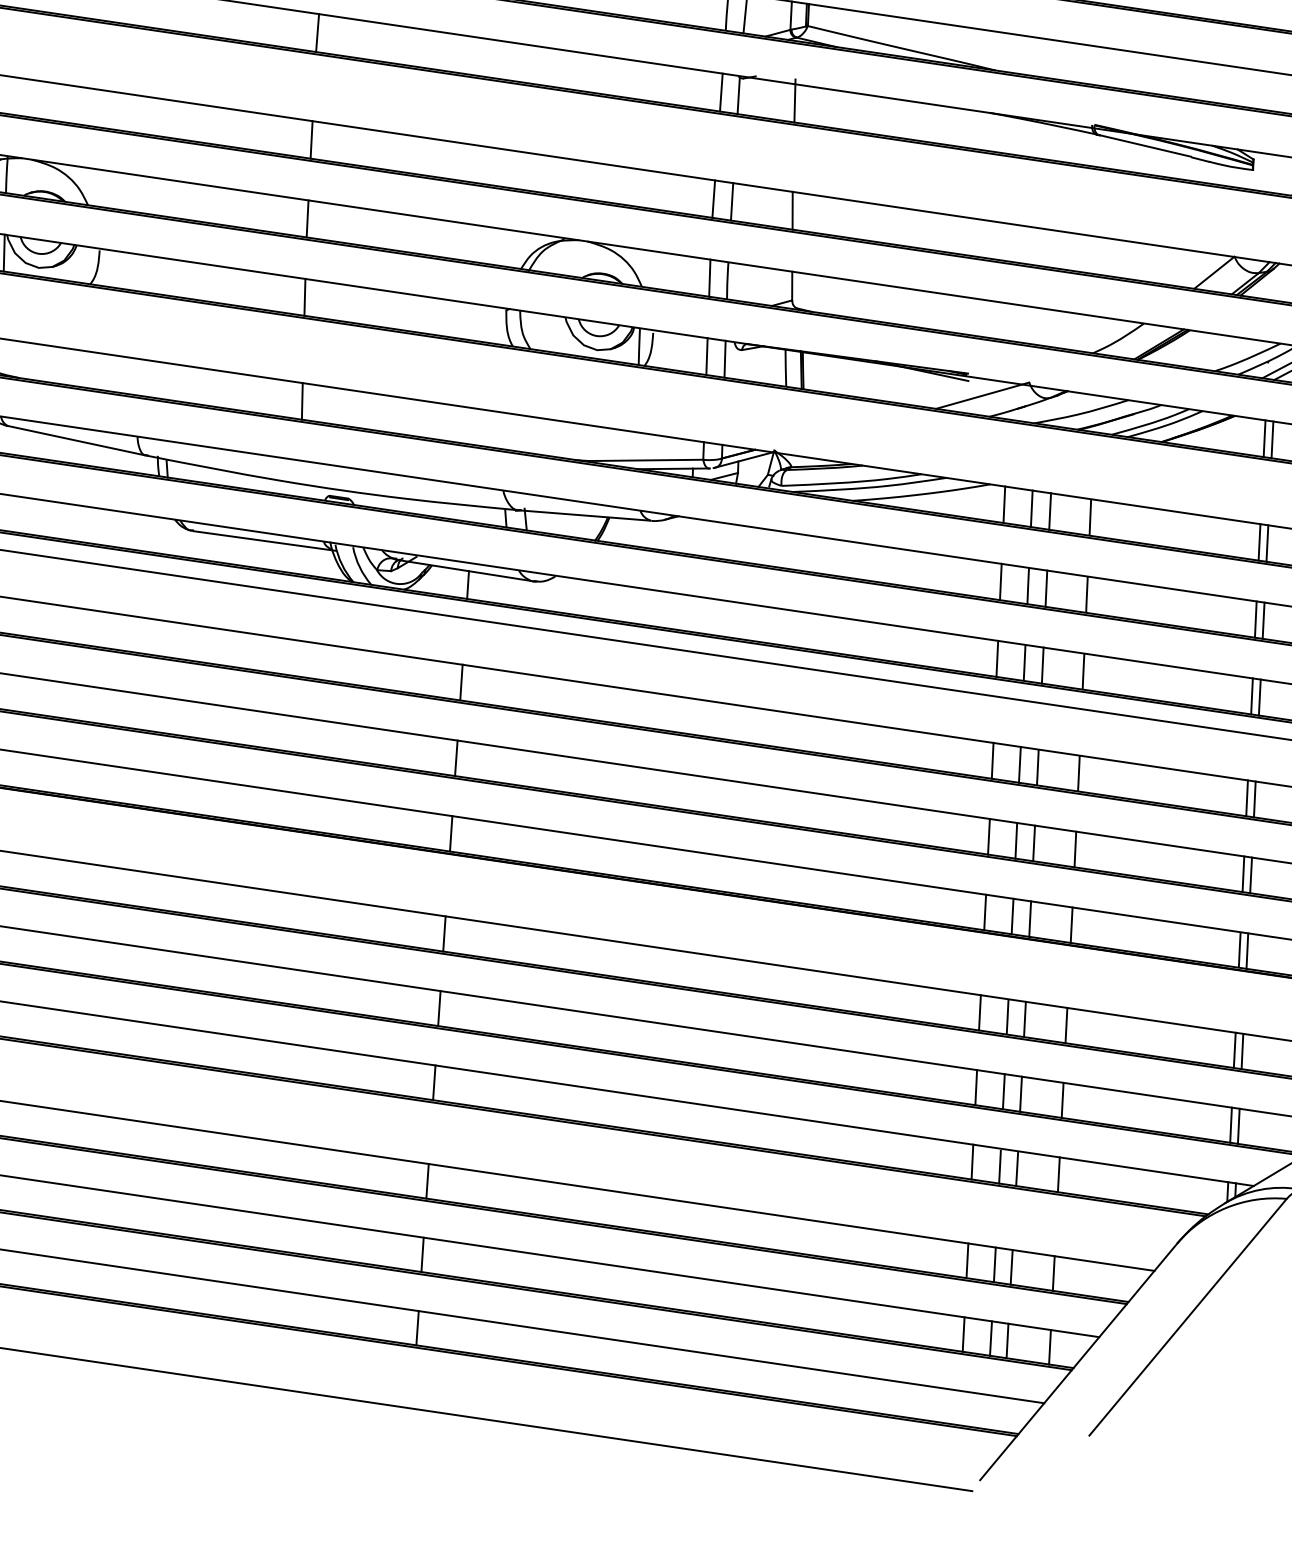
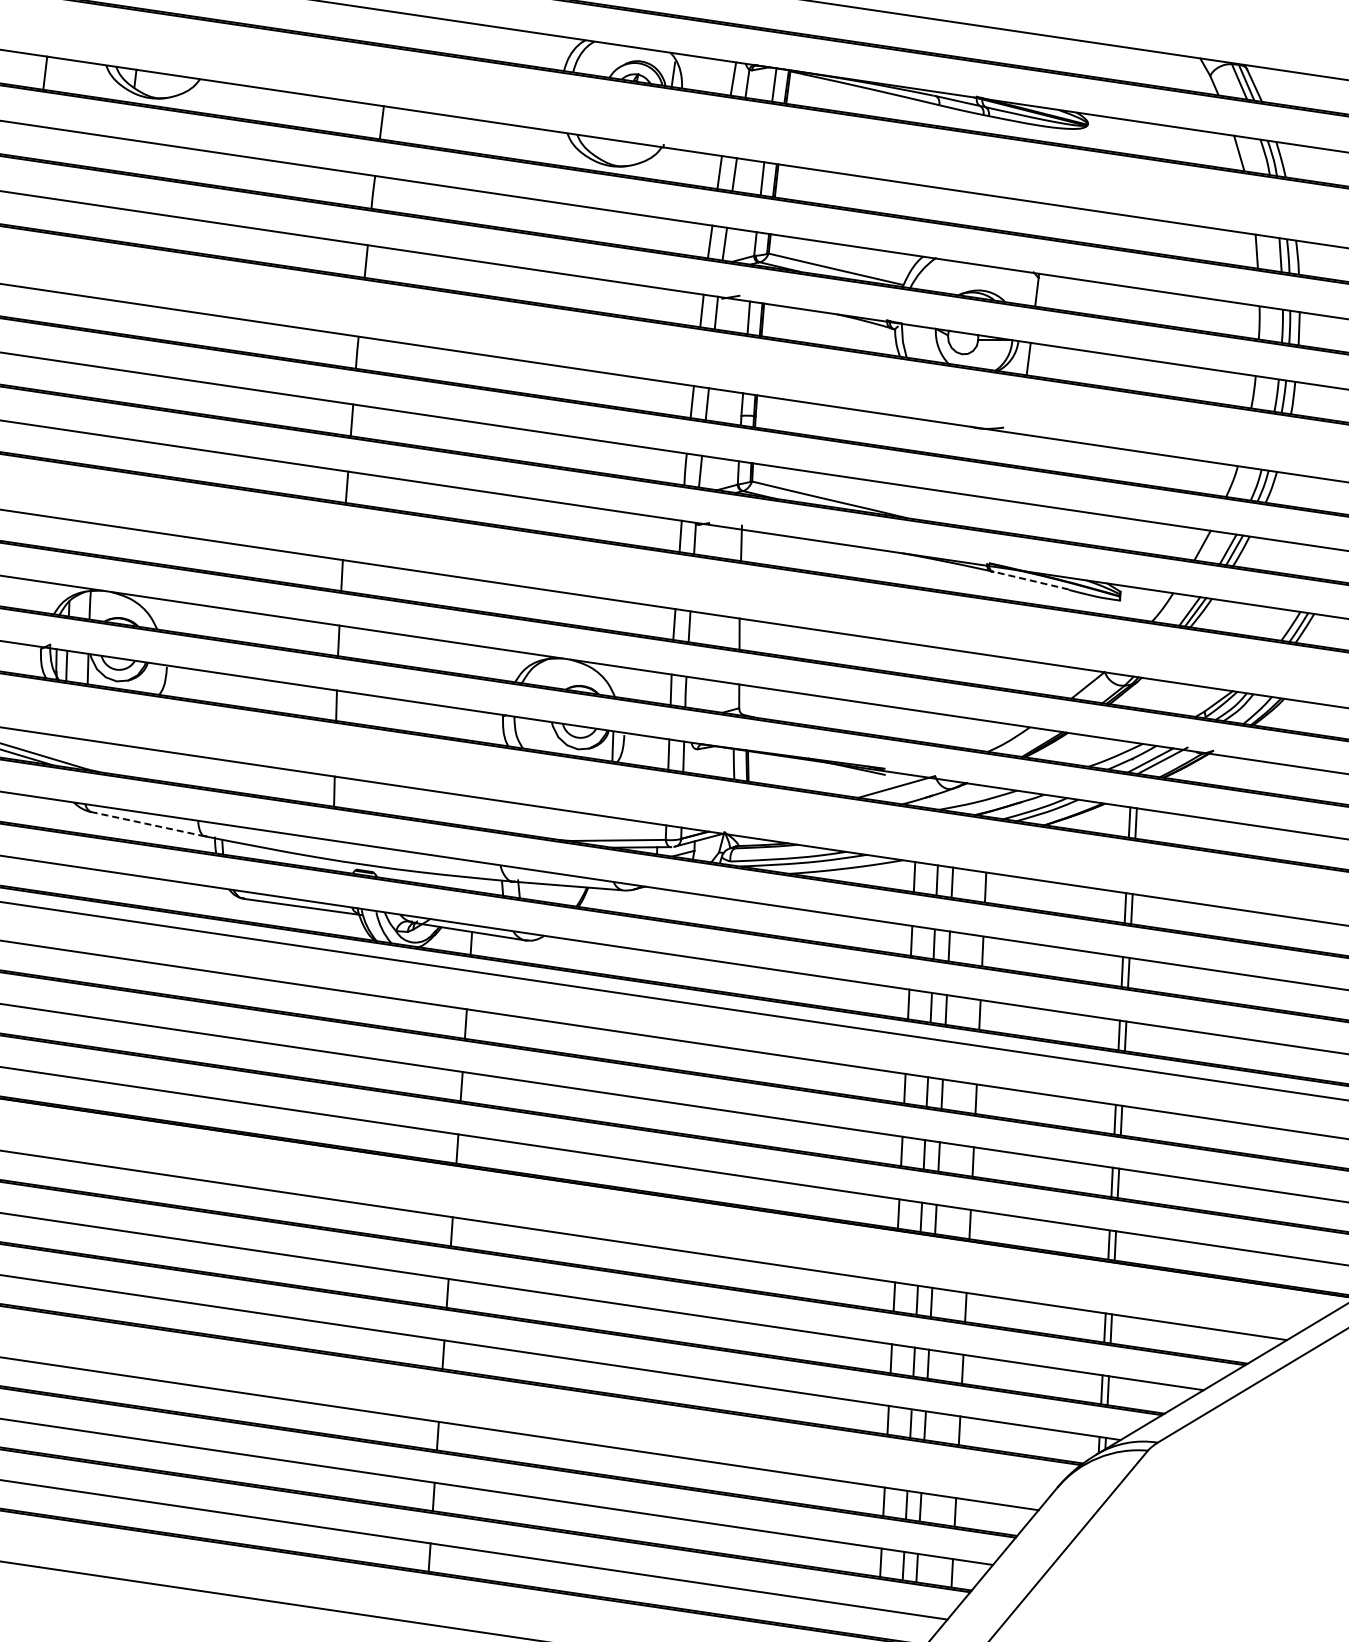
line: (1145, 145) -> (1031, 580), solid -> dashed
line: (76, 441) -> (147, 824), solid -> dashed

